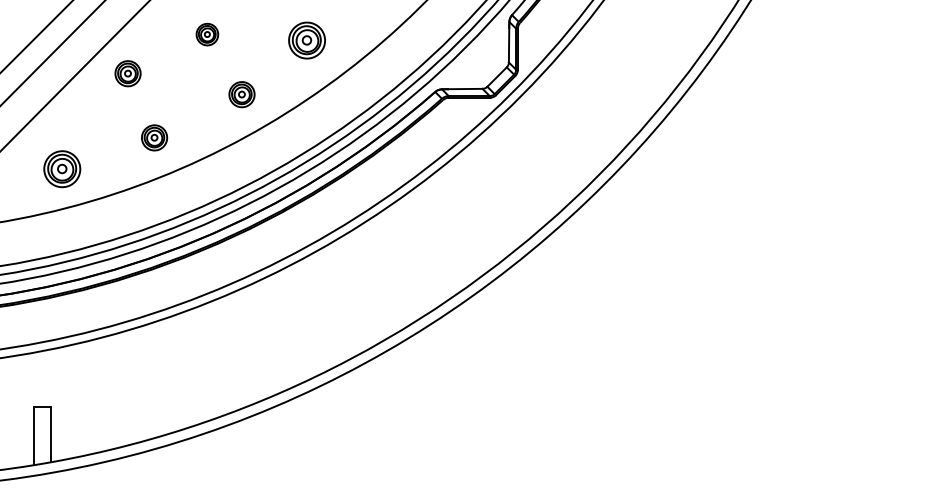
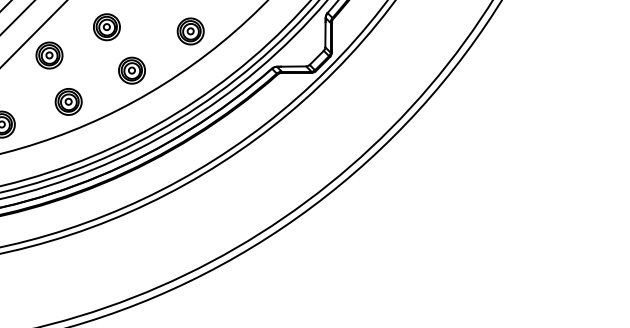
part: (207, 34) -> (107, 27), size x1.67
part: (306, 40) -> (190, 31), moved
part: (127, 73) -> (49, 55), size x1.43
part: (241, 94) -> (131, 70), size x1.43
part: (154, 137) -> (68, 101), size x1.43

